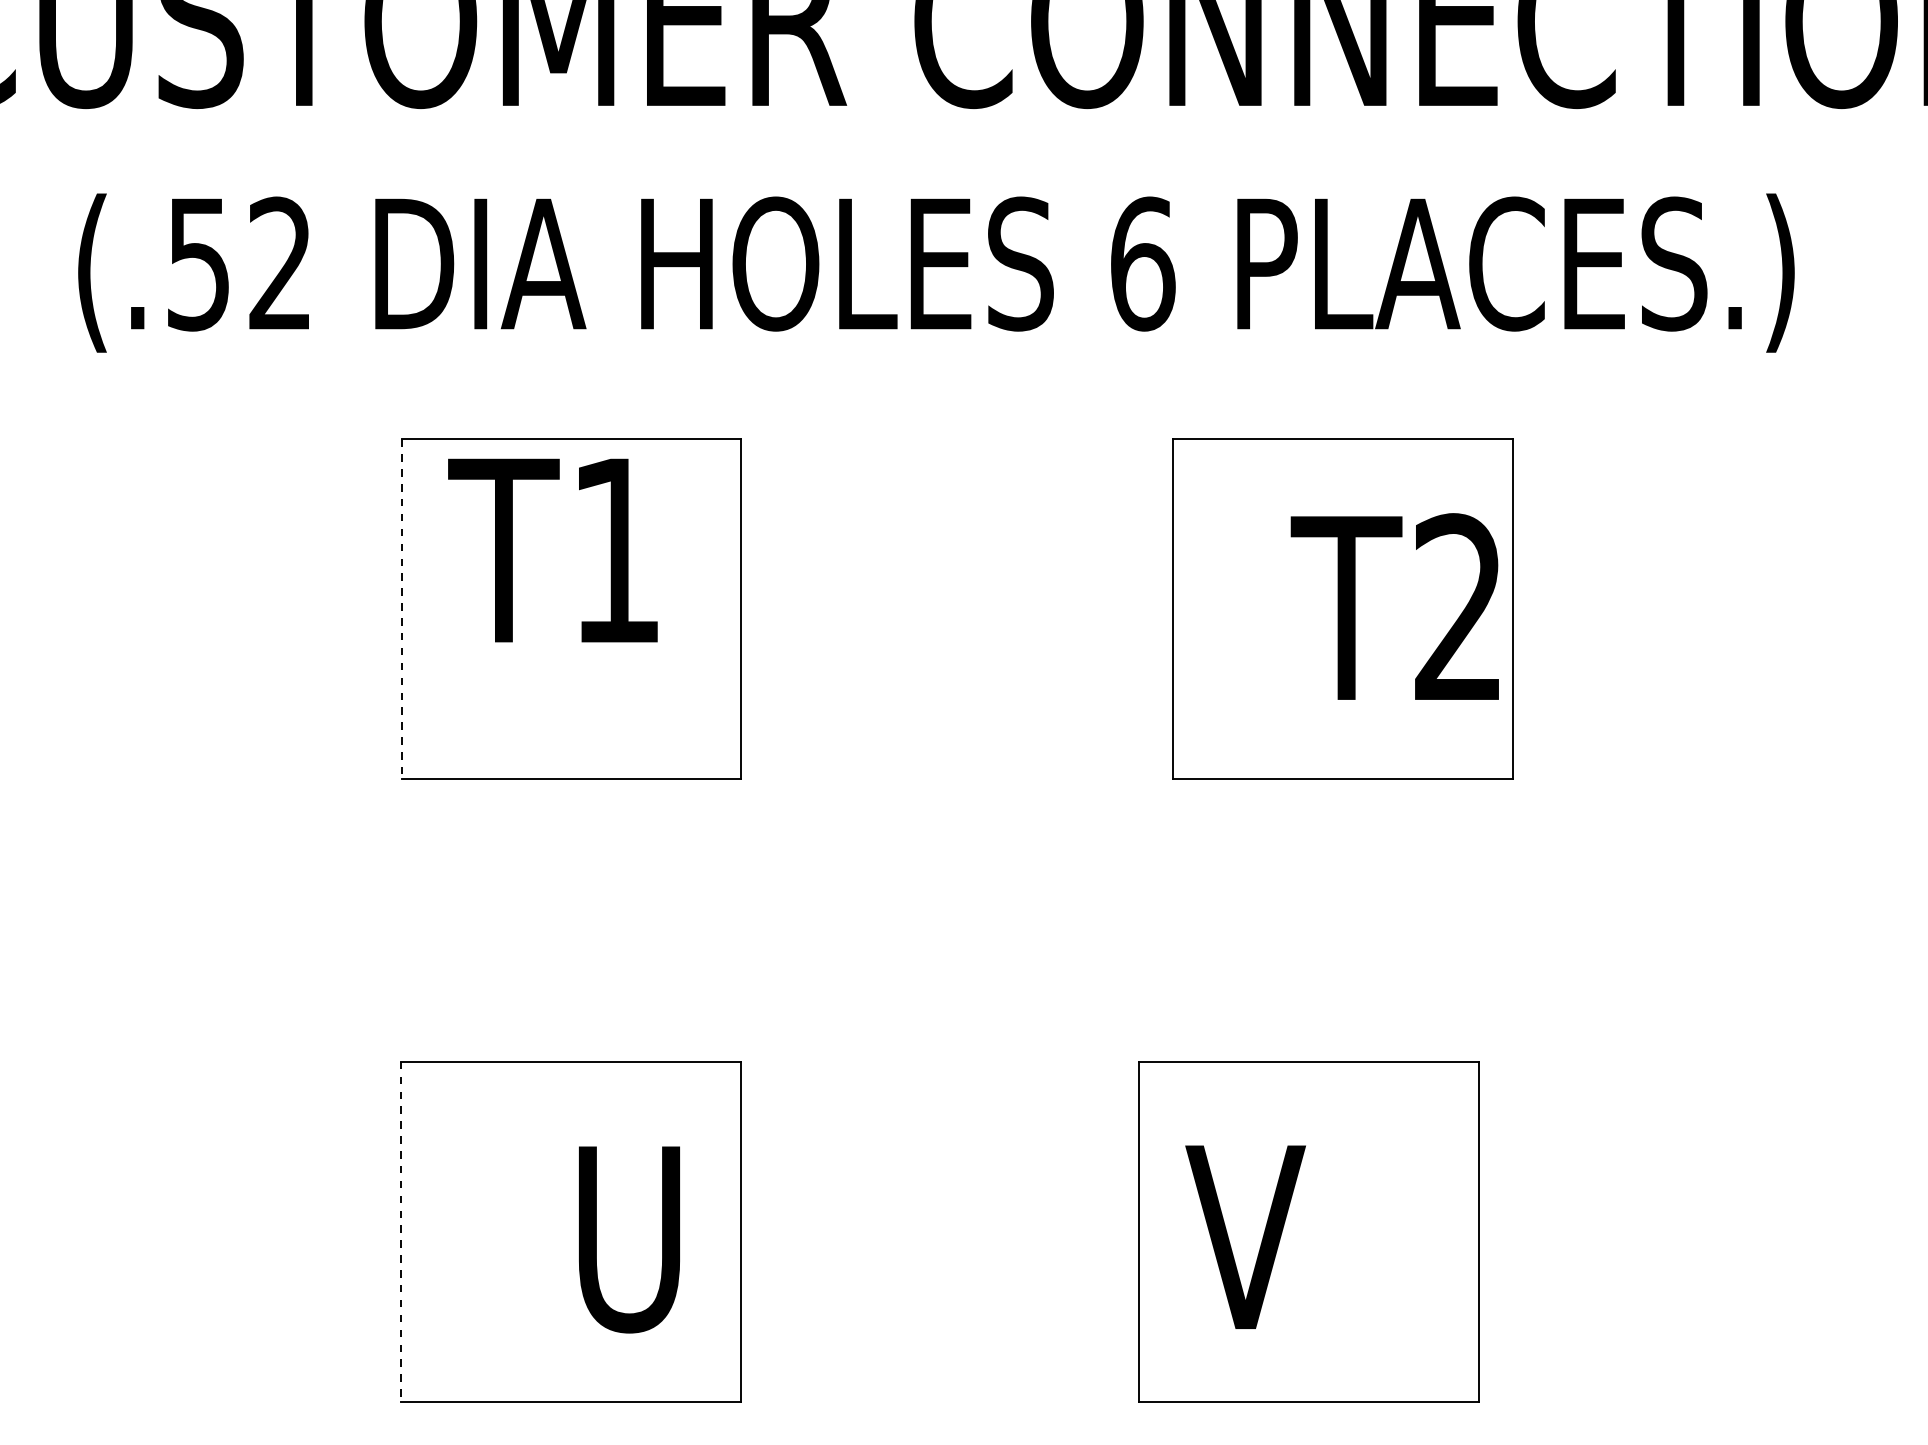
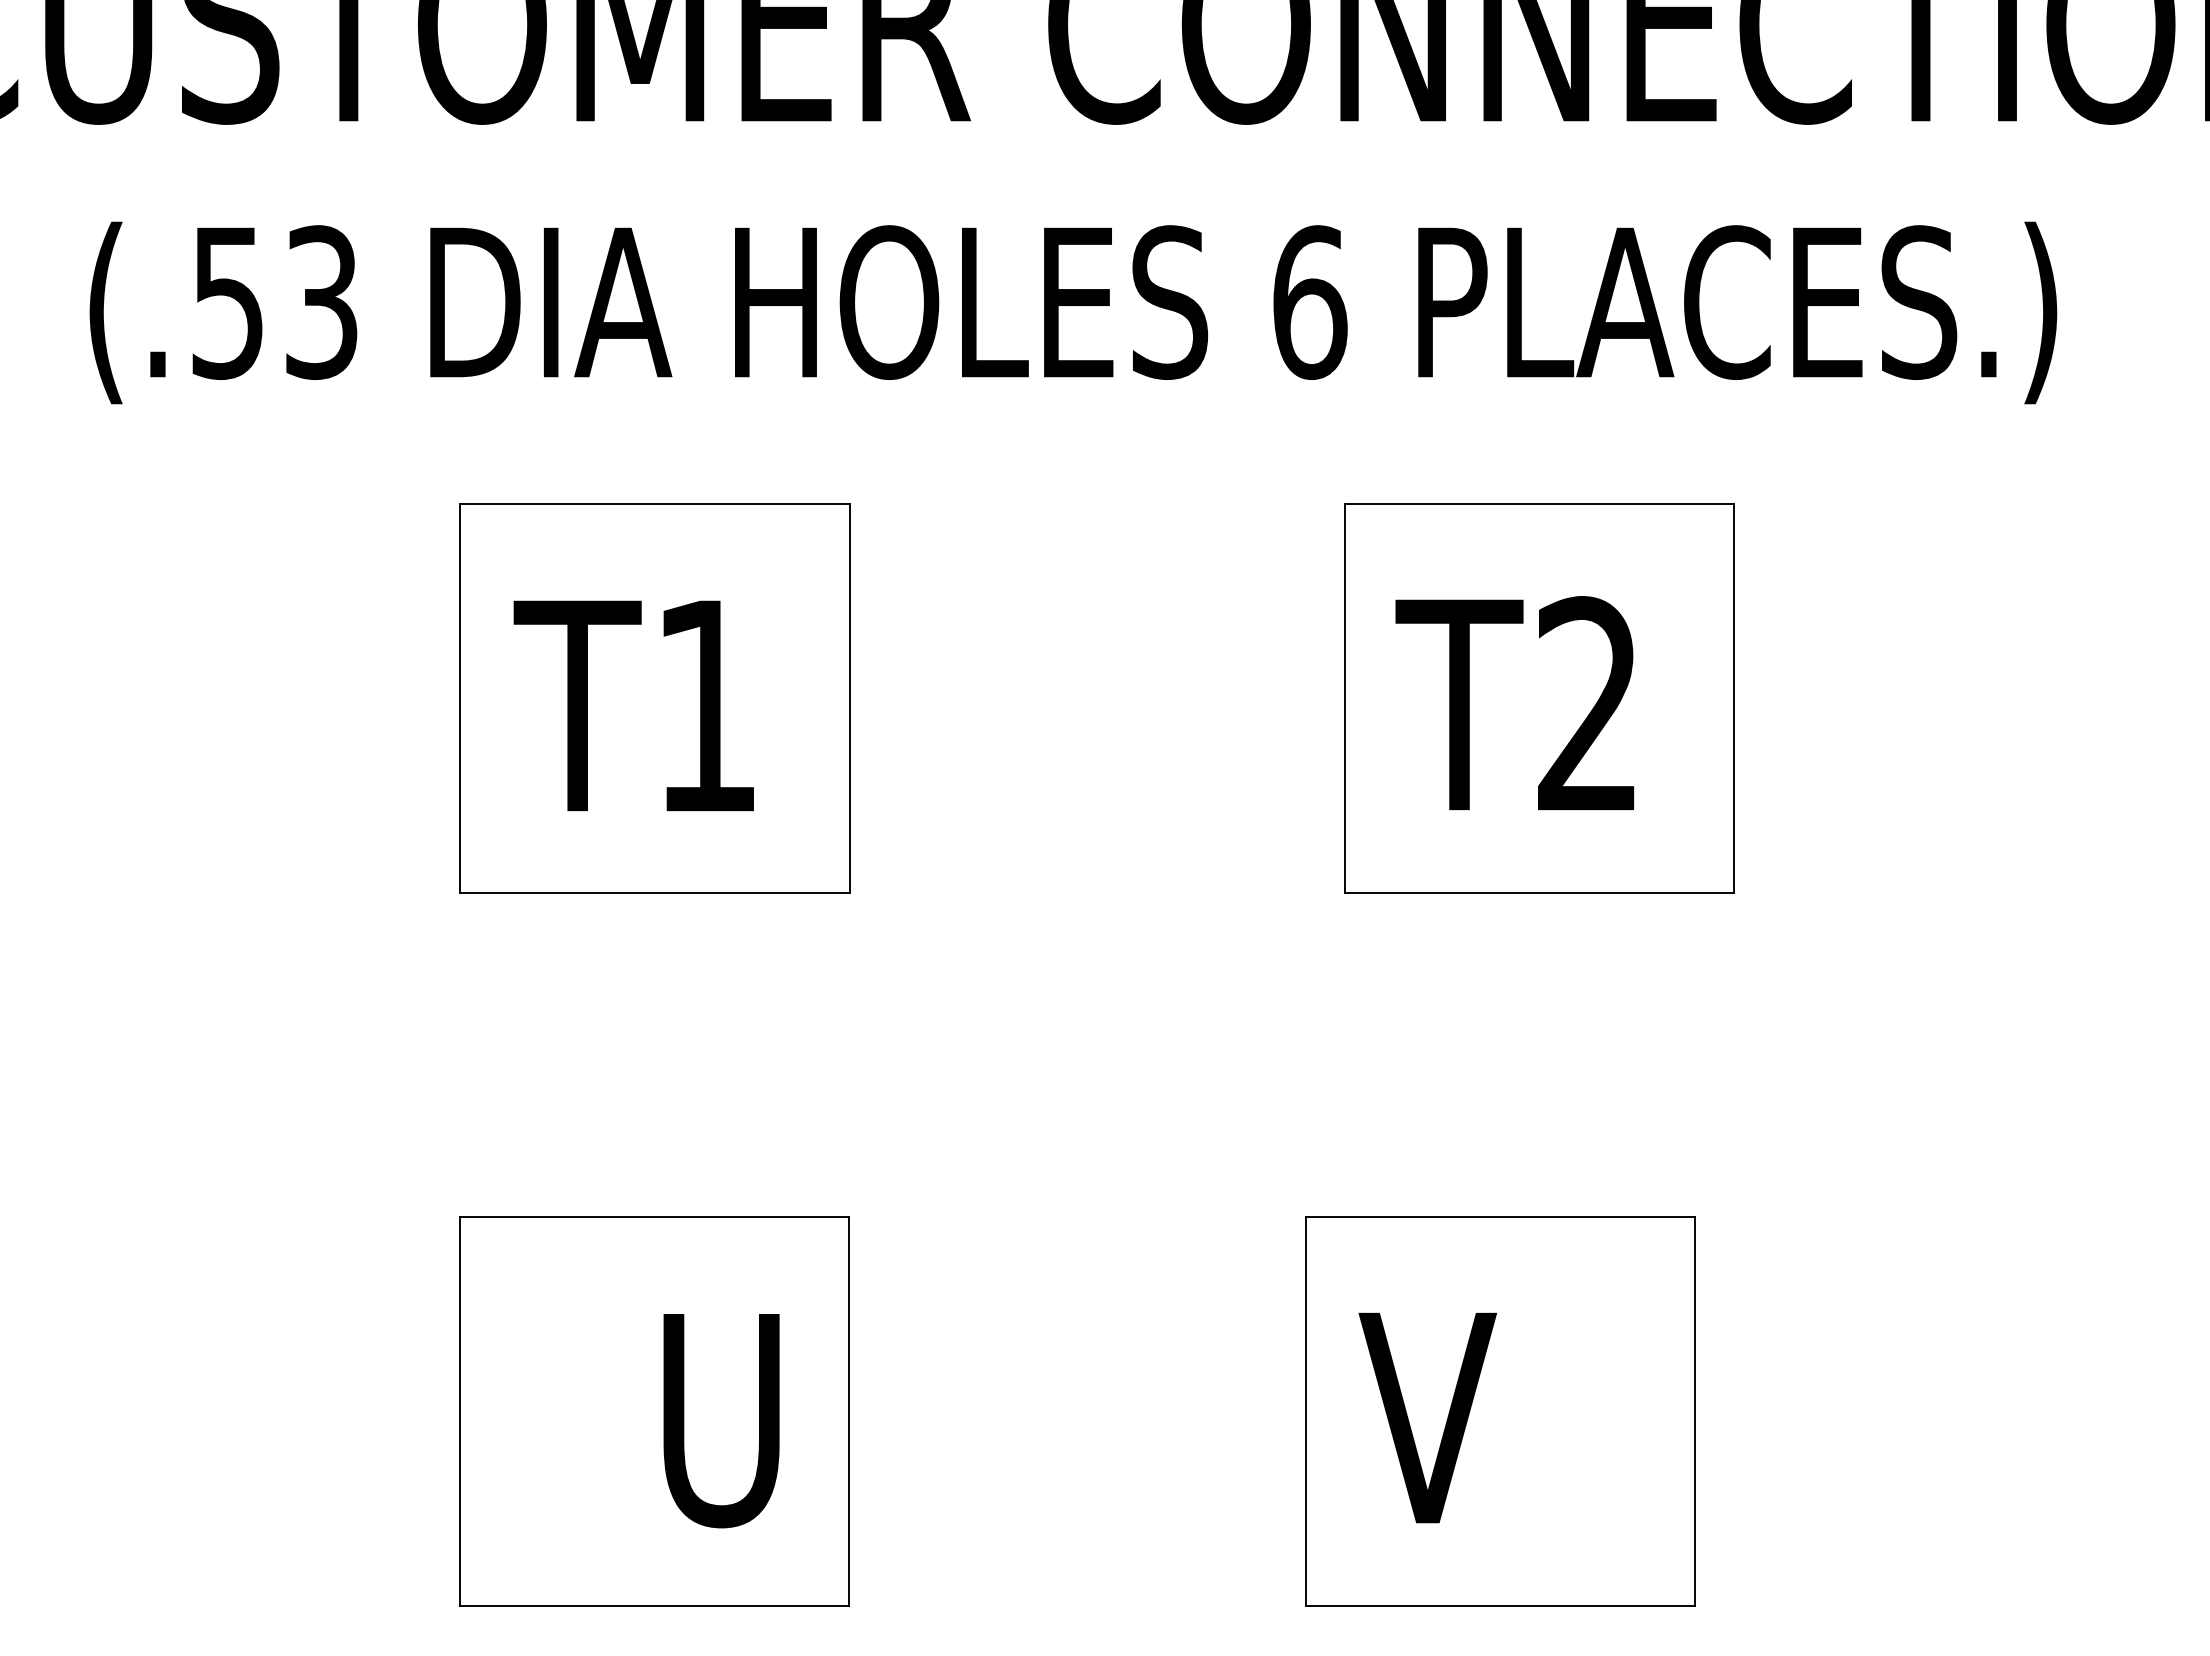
text: (280, 264) -> (321, 302), (.52 -> (.53
text: (552, 550) -> (633, 705), moved
text: (1394, 606) -> (1514, 702), moved
line: (401, 609) -> (460, 698), dashed -> solid
line: (400, 1231) -> (459, 1411), dashed -> solid

